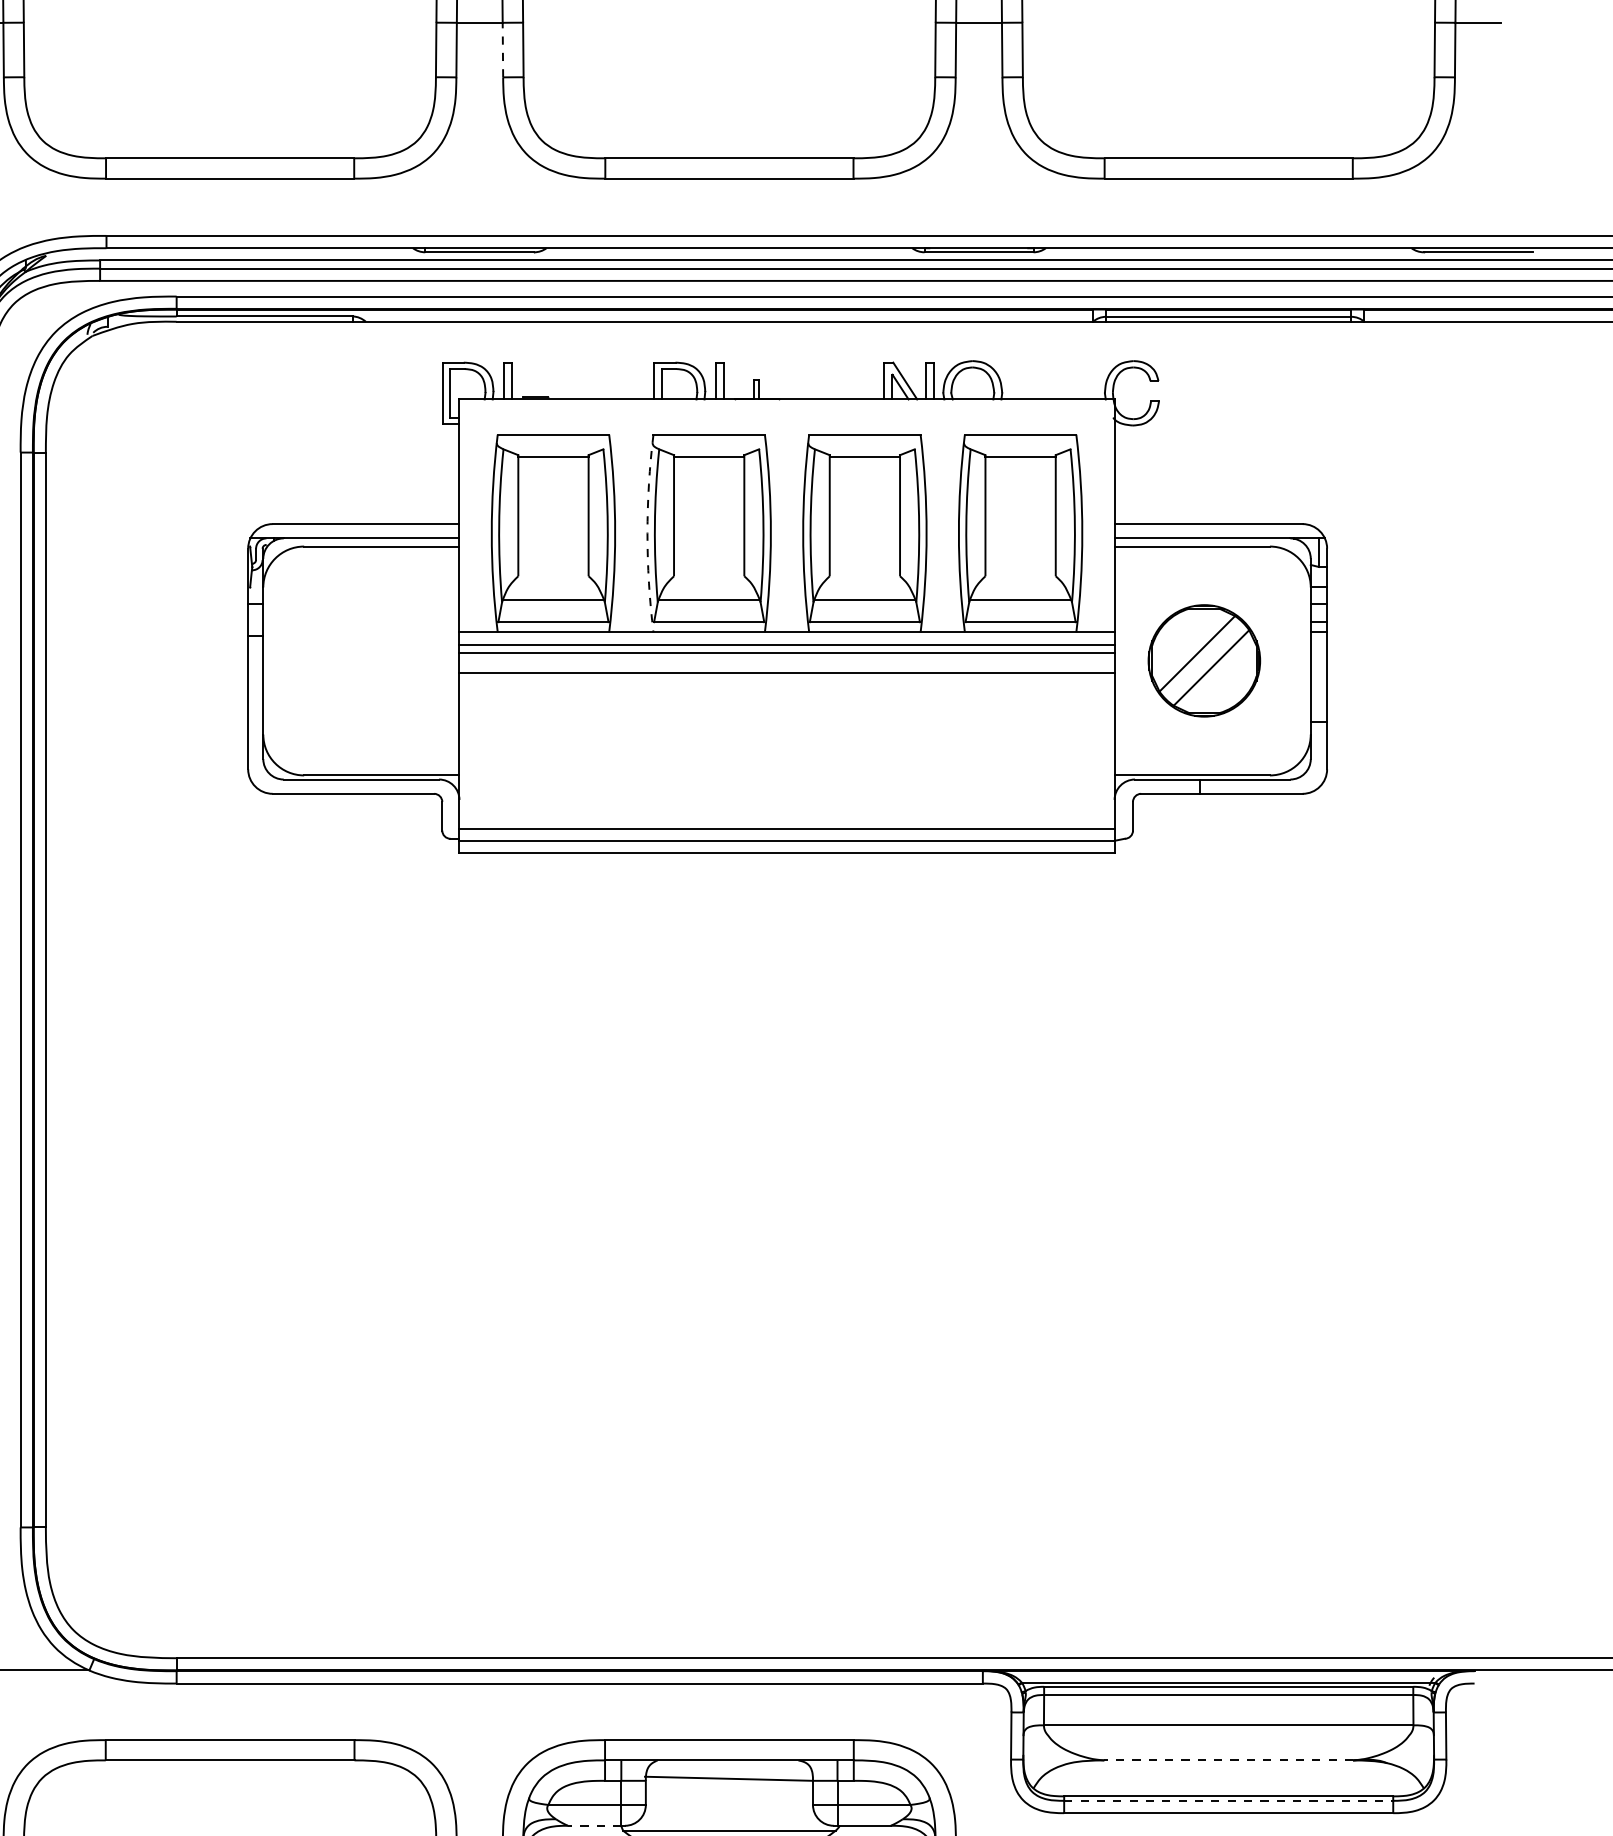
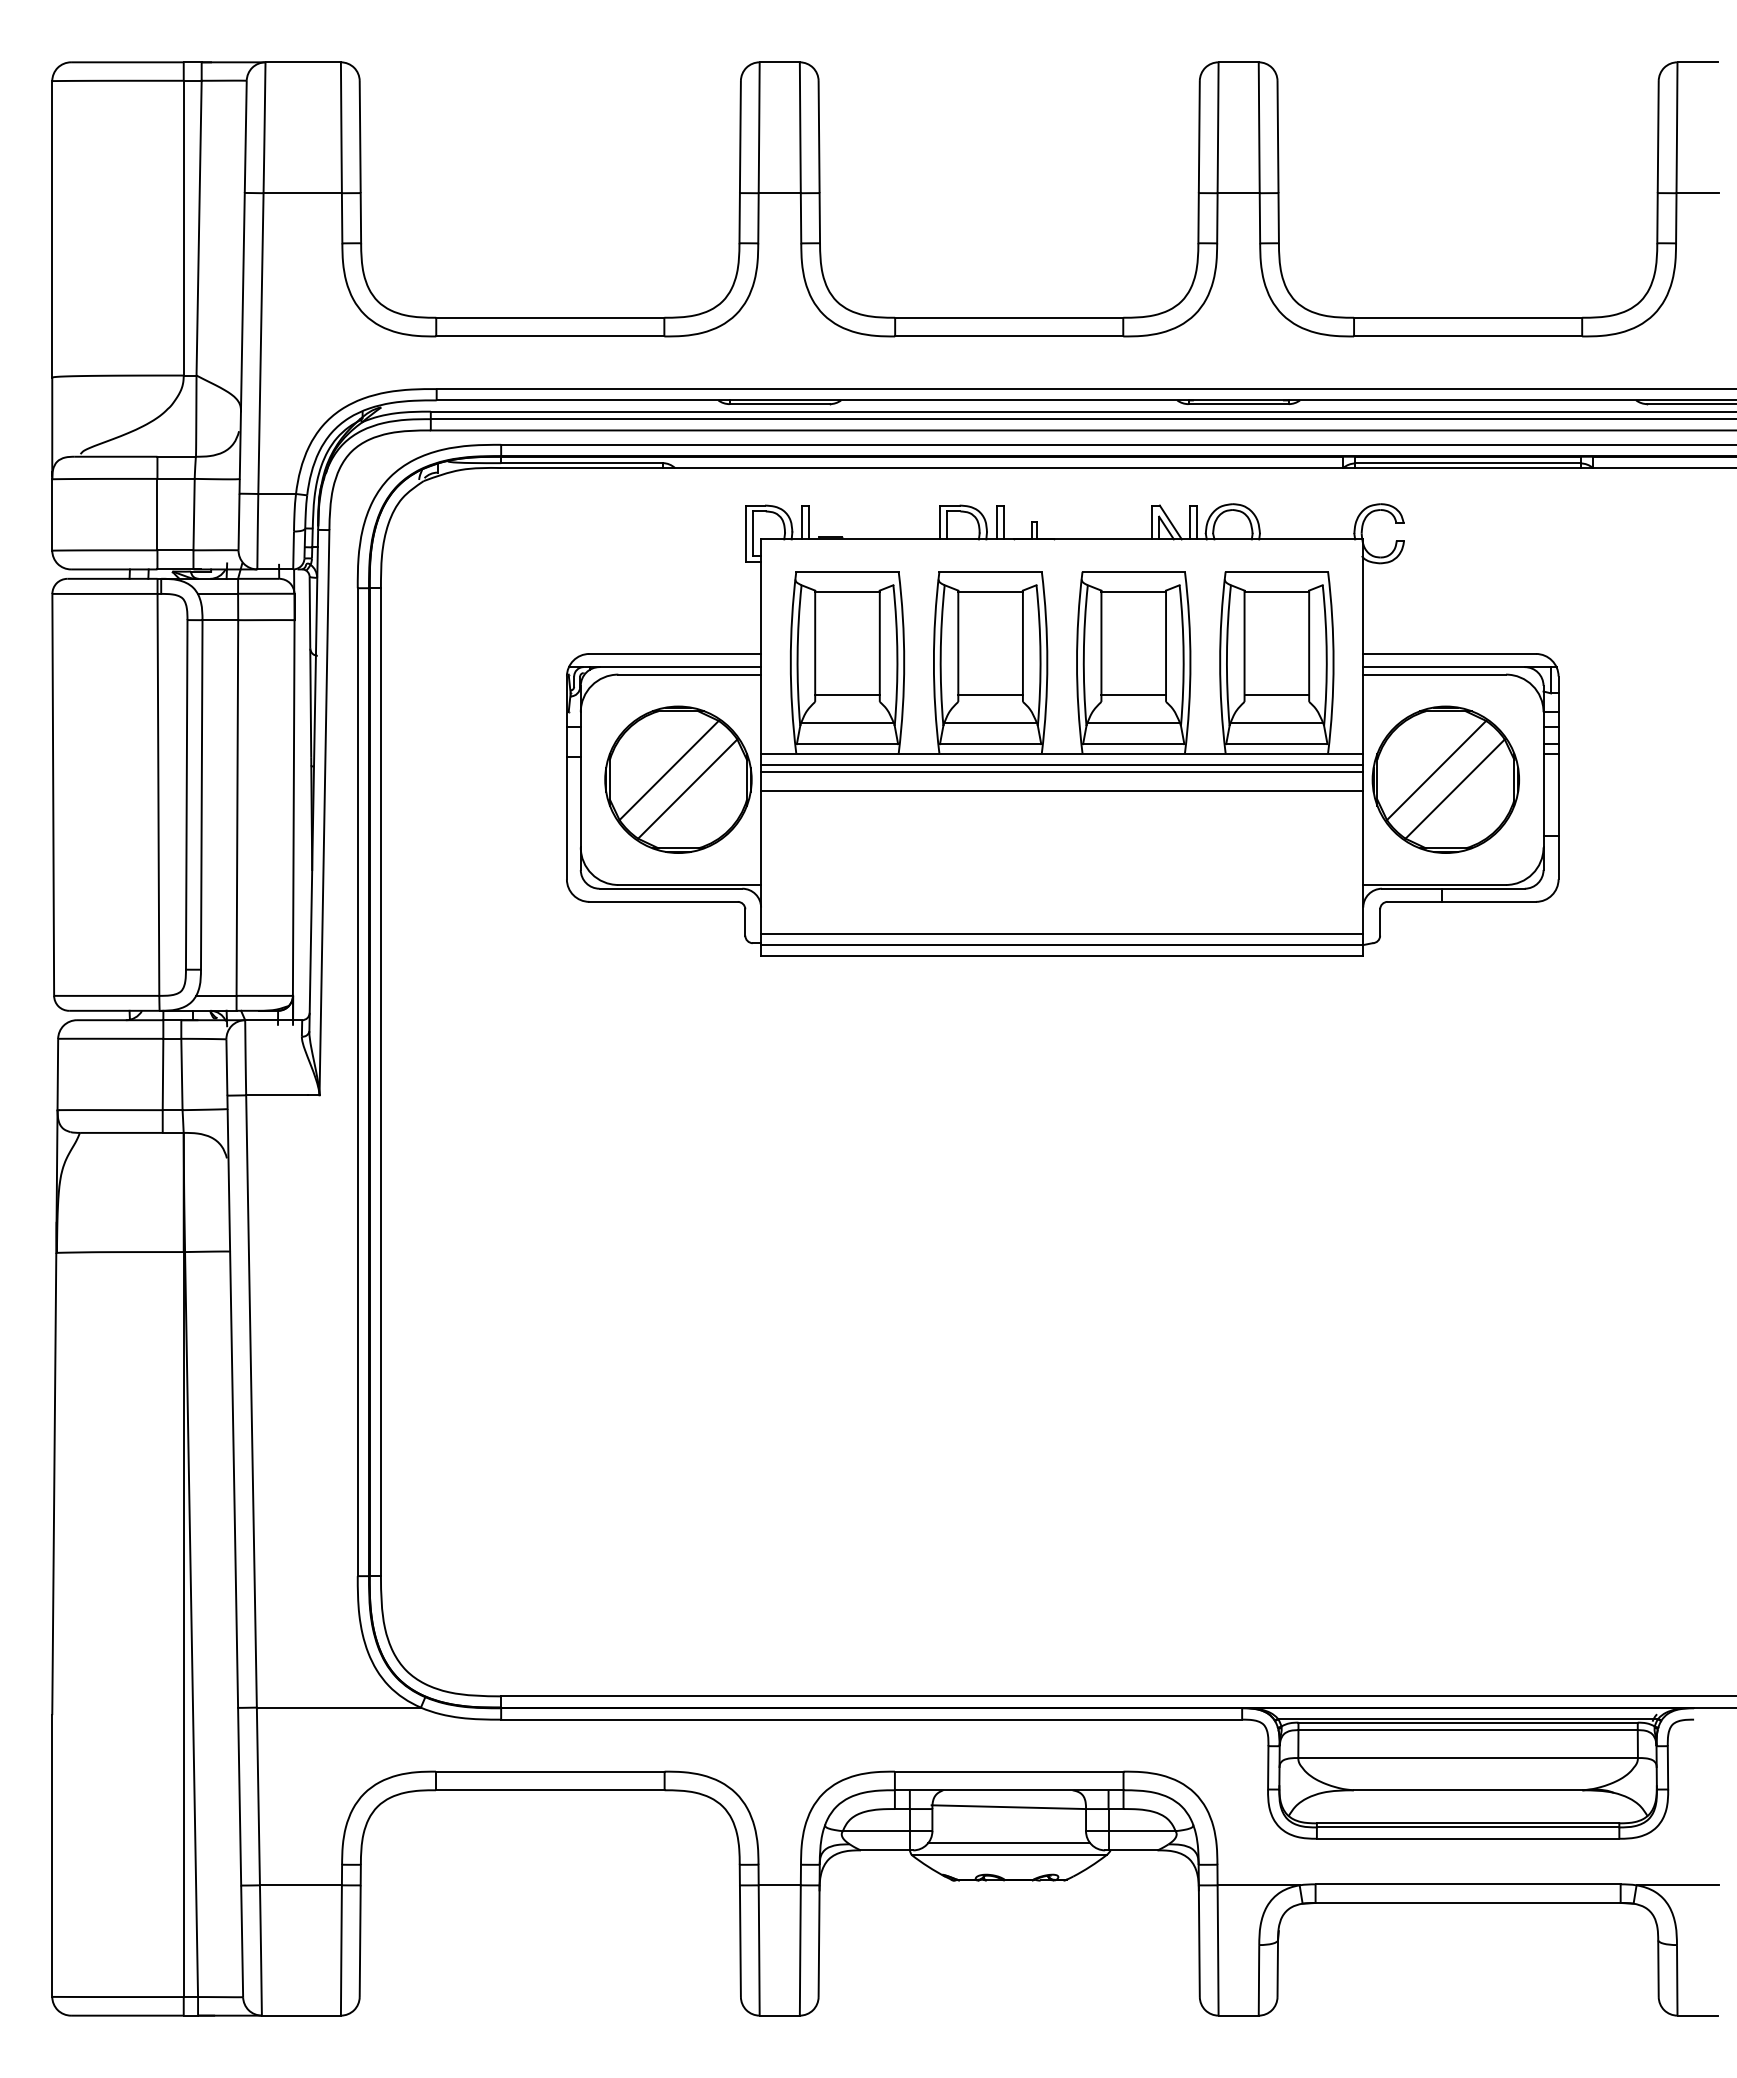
line: (503, 49) -> (801, 217), dashed -> solid
arc: (647, 533) -> (933, 662), dashed -> solid
line: (553, 569) -> (847, 695), added
line: (709, 569) -> (990, 695), added
line: (864, 569) -> (1133, 695), added
line: (1020, 569) -> (1276, 695), added
part: (369, 660) -> (678, 779), added
part: (1204, 660) -> (1445, 779), size x1.43
line: (1228, 1760) -> (1467, 1790), dashed -> solid
line: (1229, 1800) -> (1468, 1827), dashed -> solid
line: (729, 1818) -> (1009, 1843), added
line: (594, 1825) -> (885, 1850), dashed -> solid

